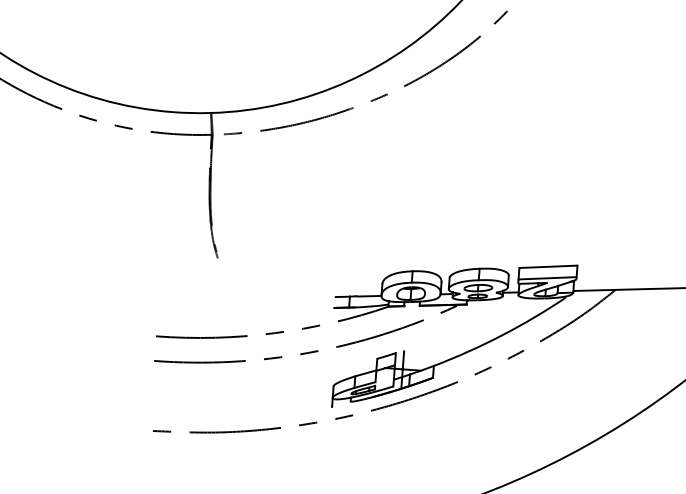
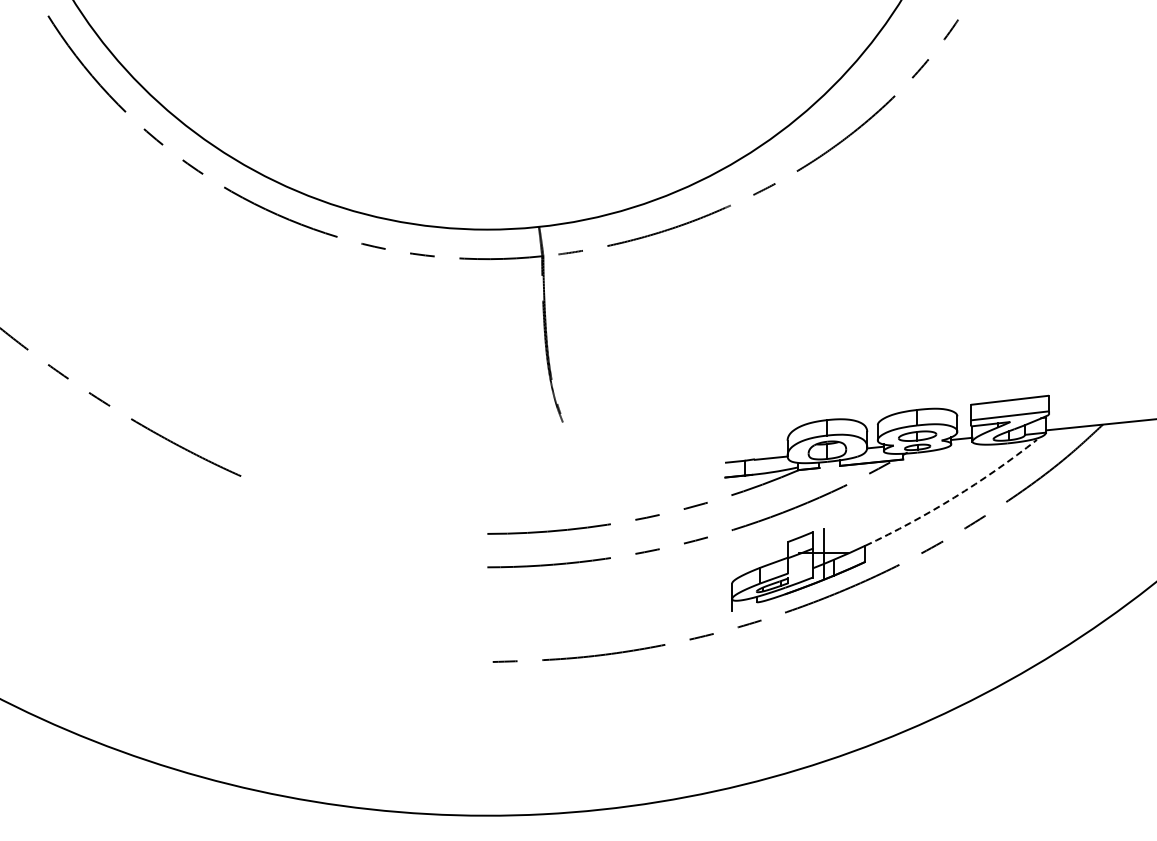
arc: (502, 335) -> (954, 497), solid -> dashed

